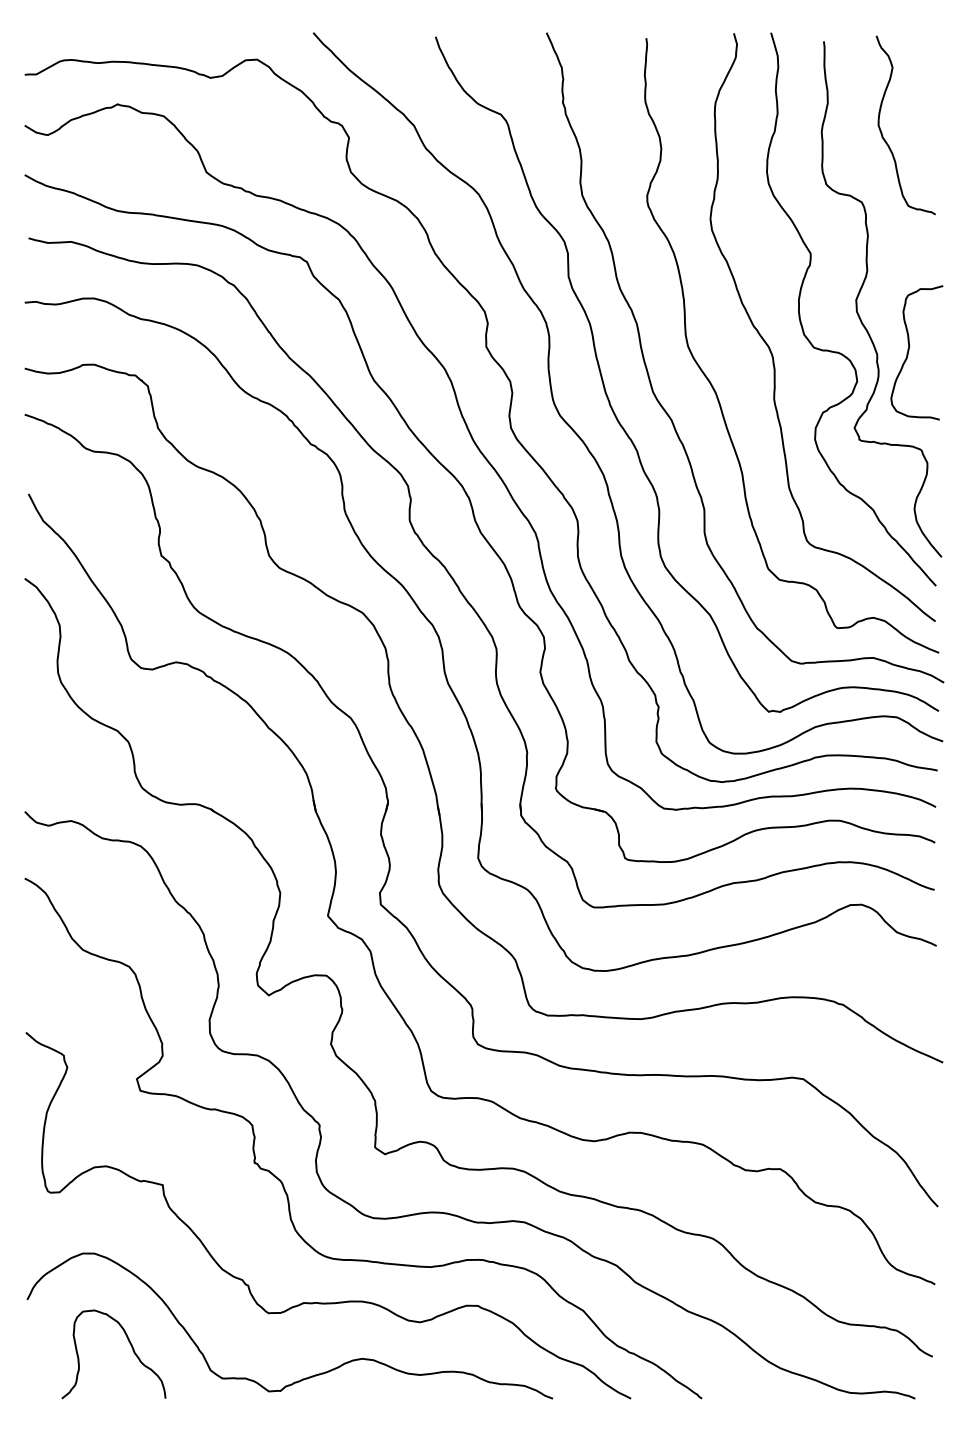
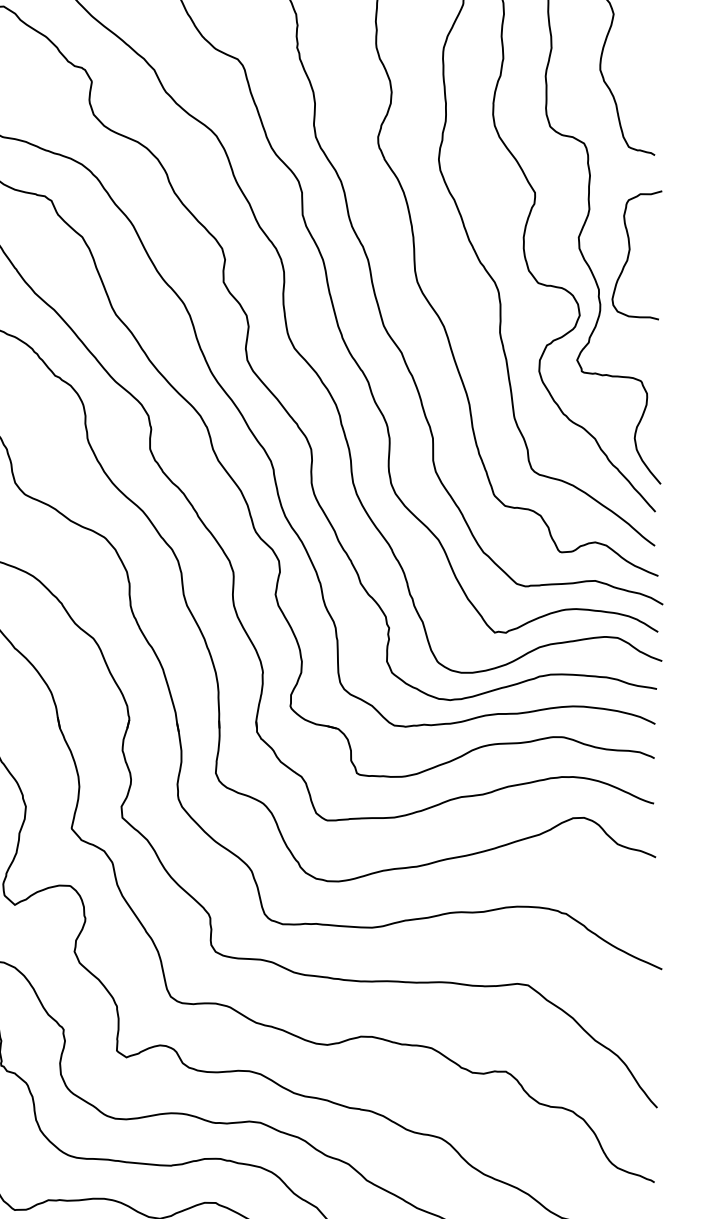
curve: (909, 351) -> (629, 254), moved

